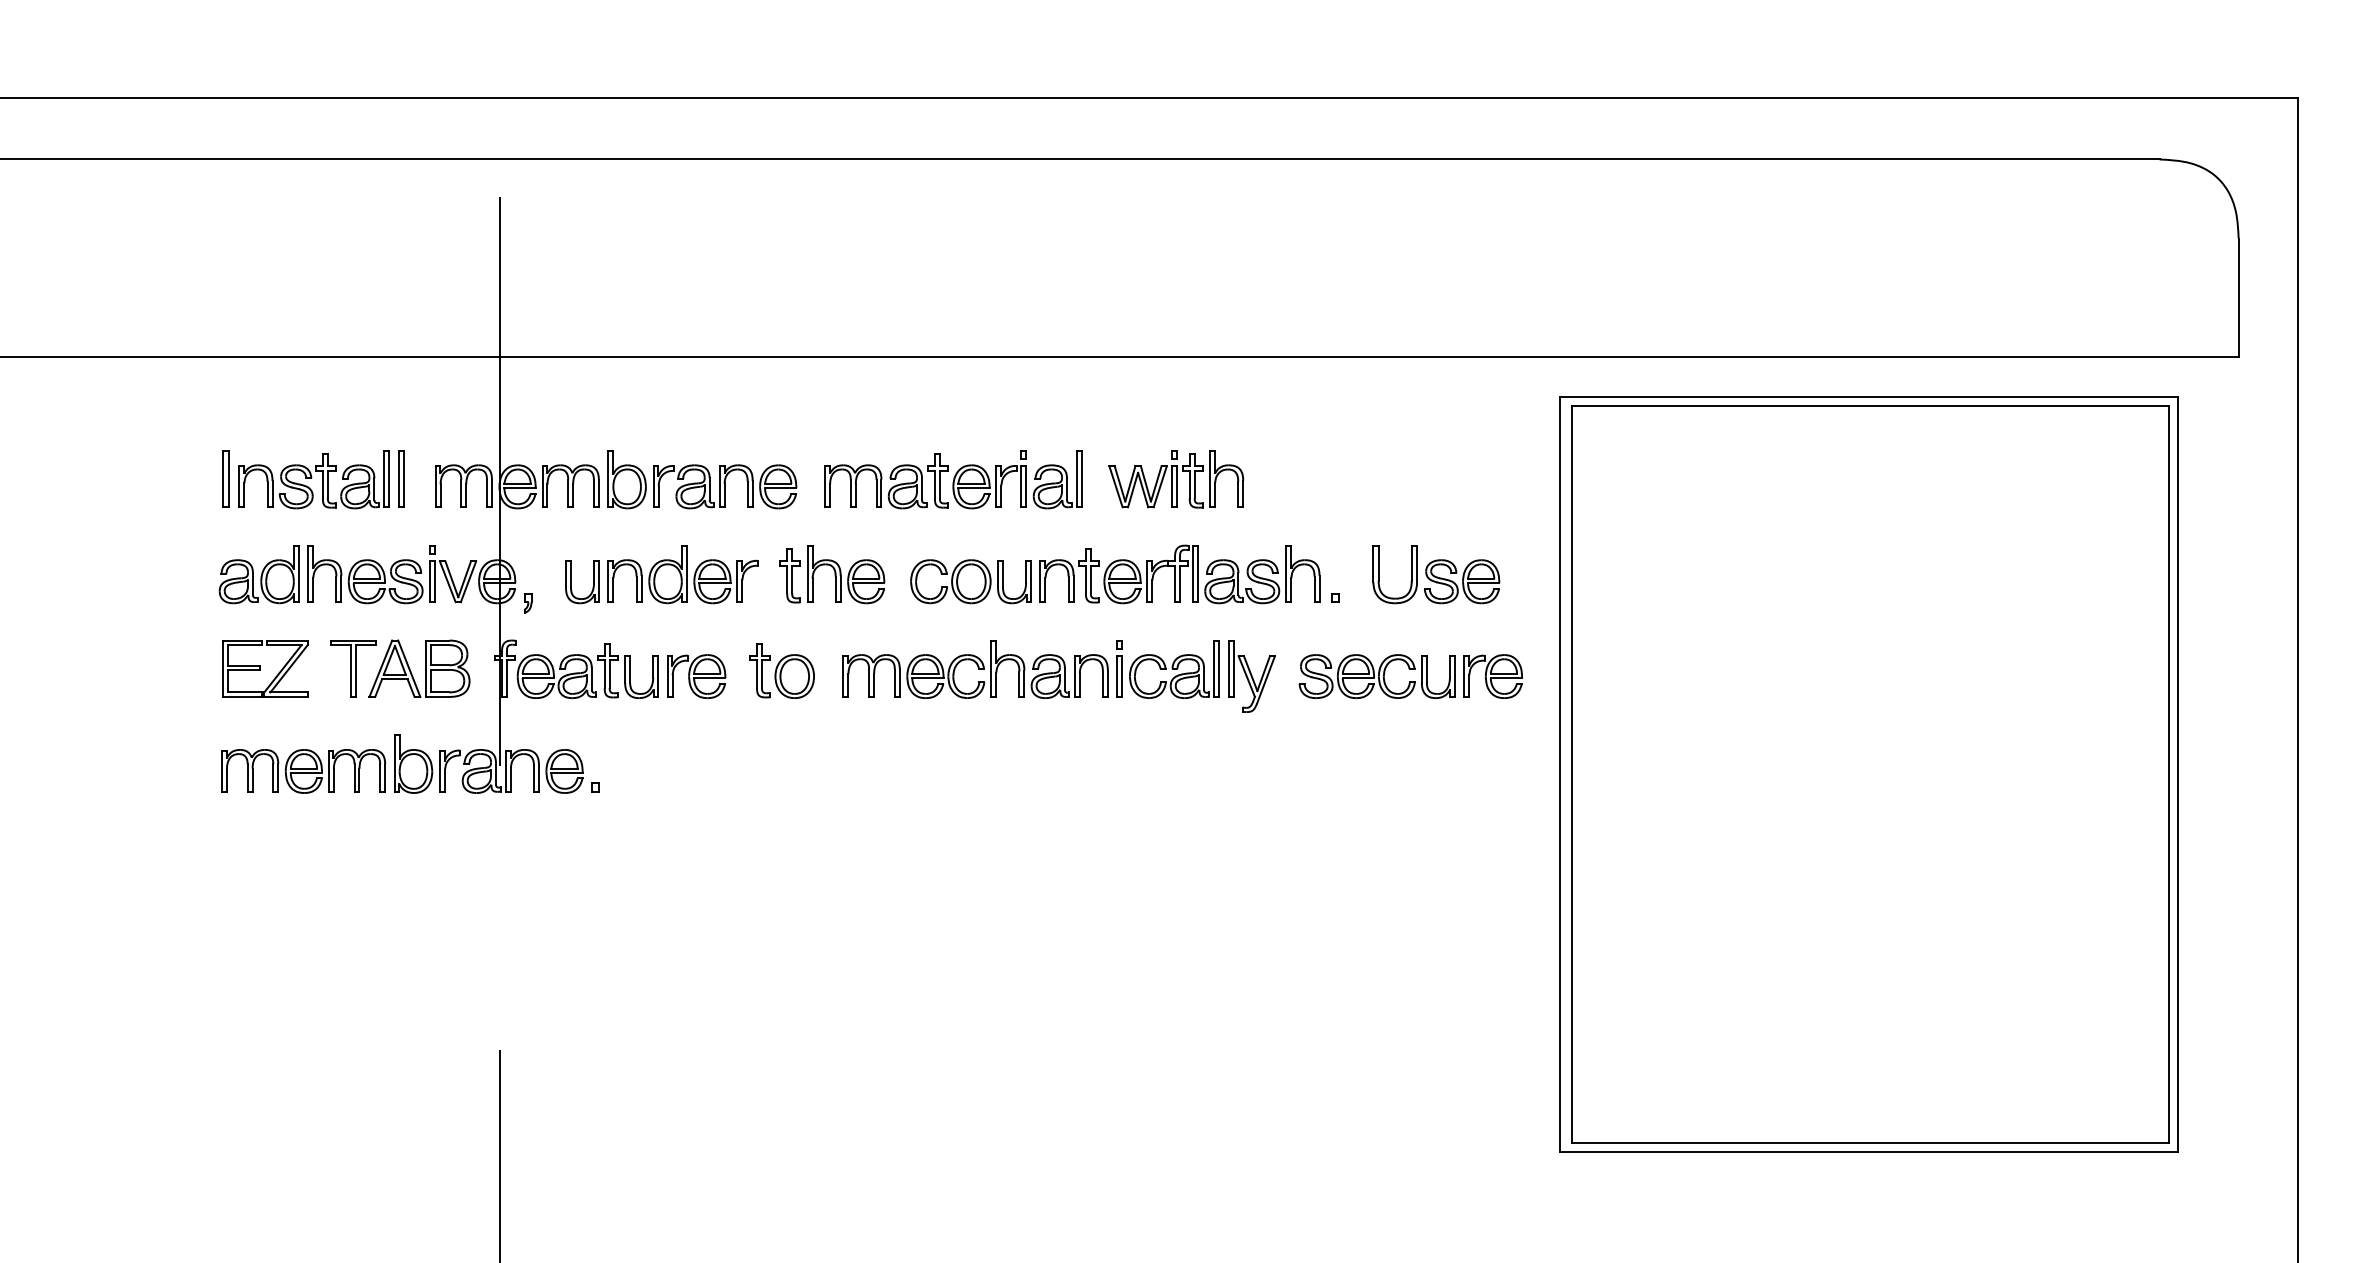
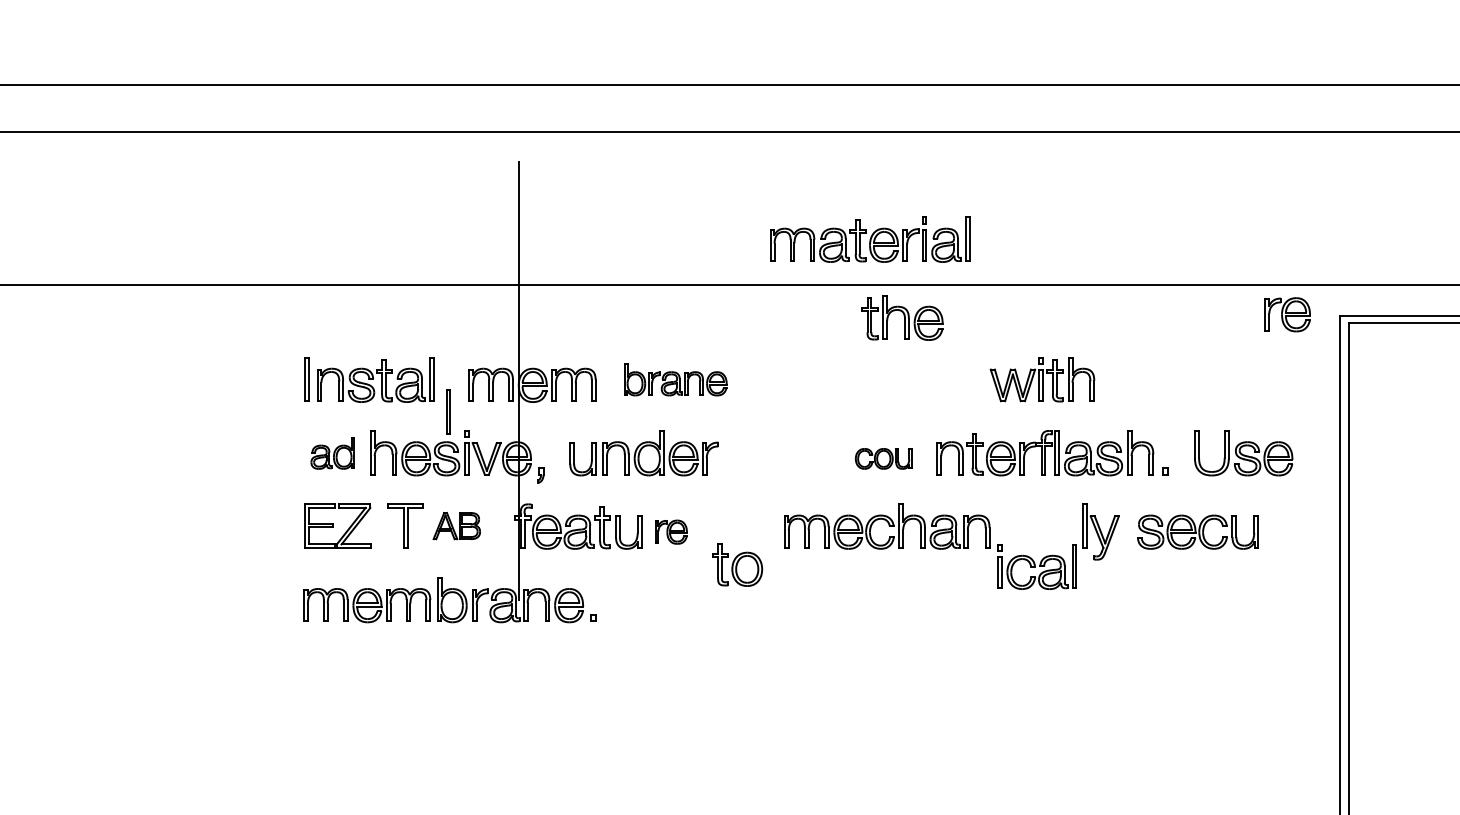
part: (401, 478) -> (448, 411), moved
part: (702, 479) -> (675, 379), size x0.7
part: (953, 479) -> (870, 239), moved
part: (258, 574) -> (332, 453), size x0.7
part: (832, 574) -> (902, 317), moved
part: (970, 581) -> (883, 458), size x0.6
part: (419, 668) -> (456, 525), size x0.6
part: (1167, 669) -> (1036, 566), moved
part: (781, 670) -> (736, 564), moved
part: (696, 676) -> (671, 532), size x0.7
part: (1492, 676) -> (1287, 314), moved

